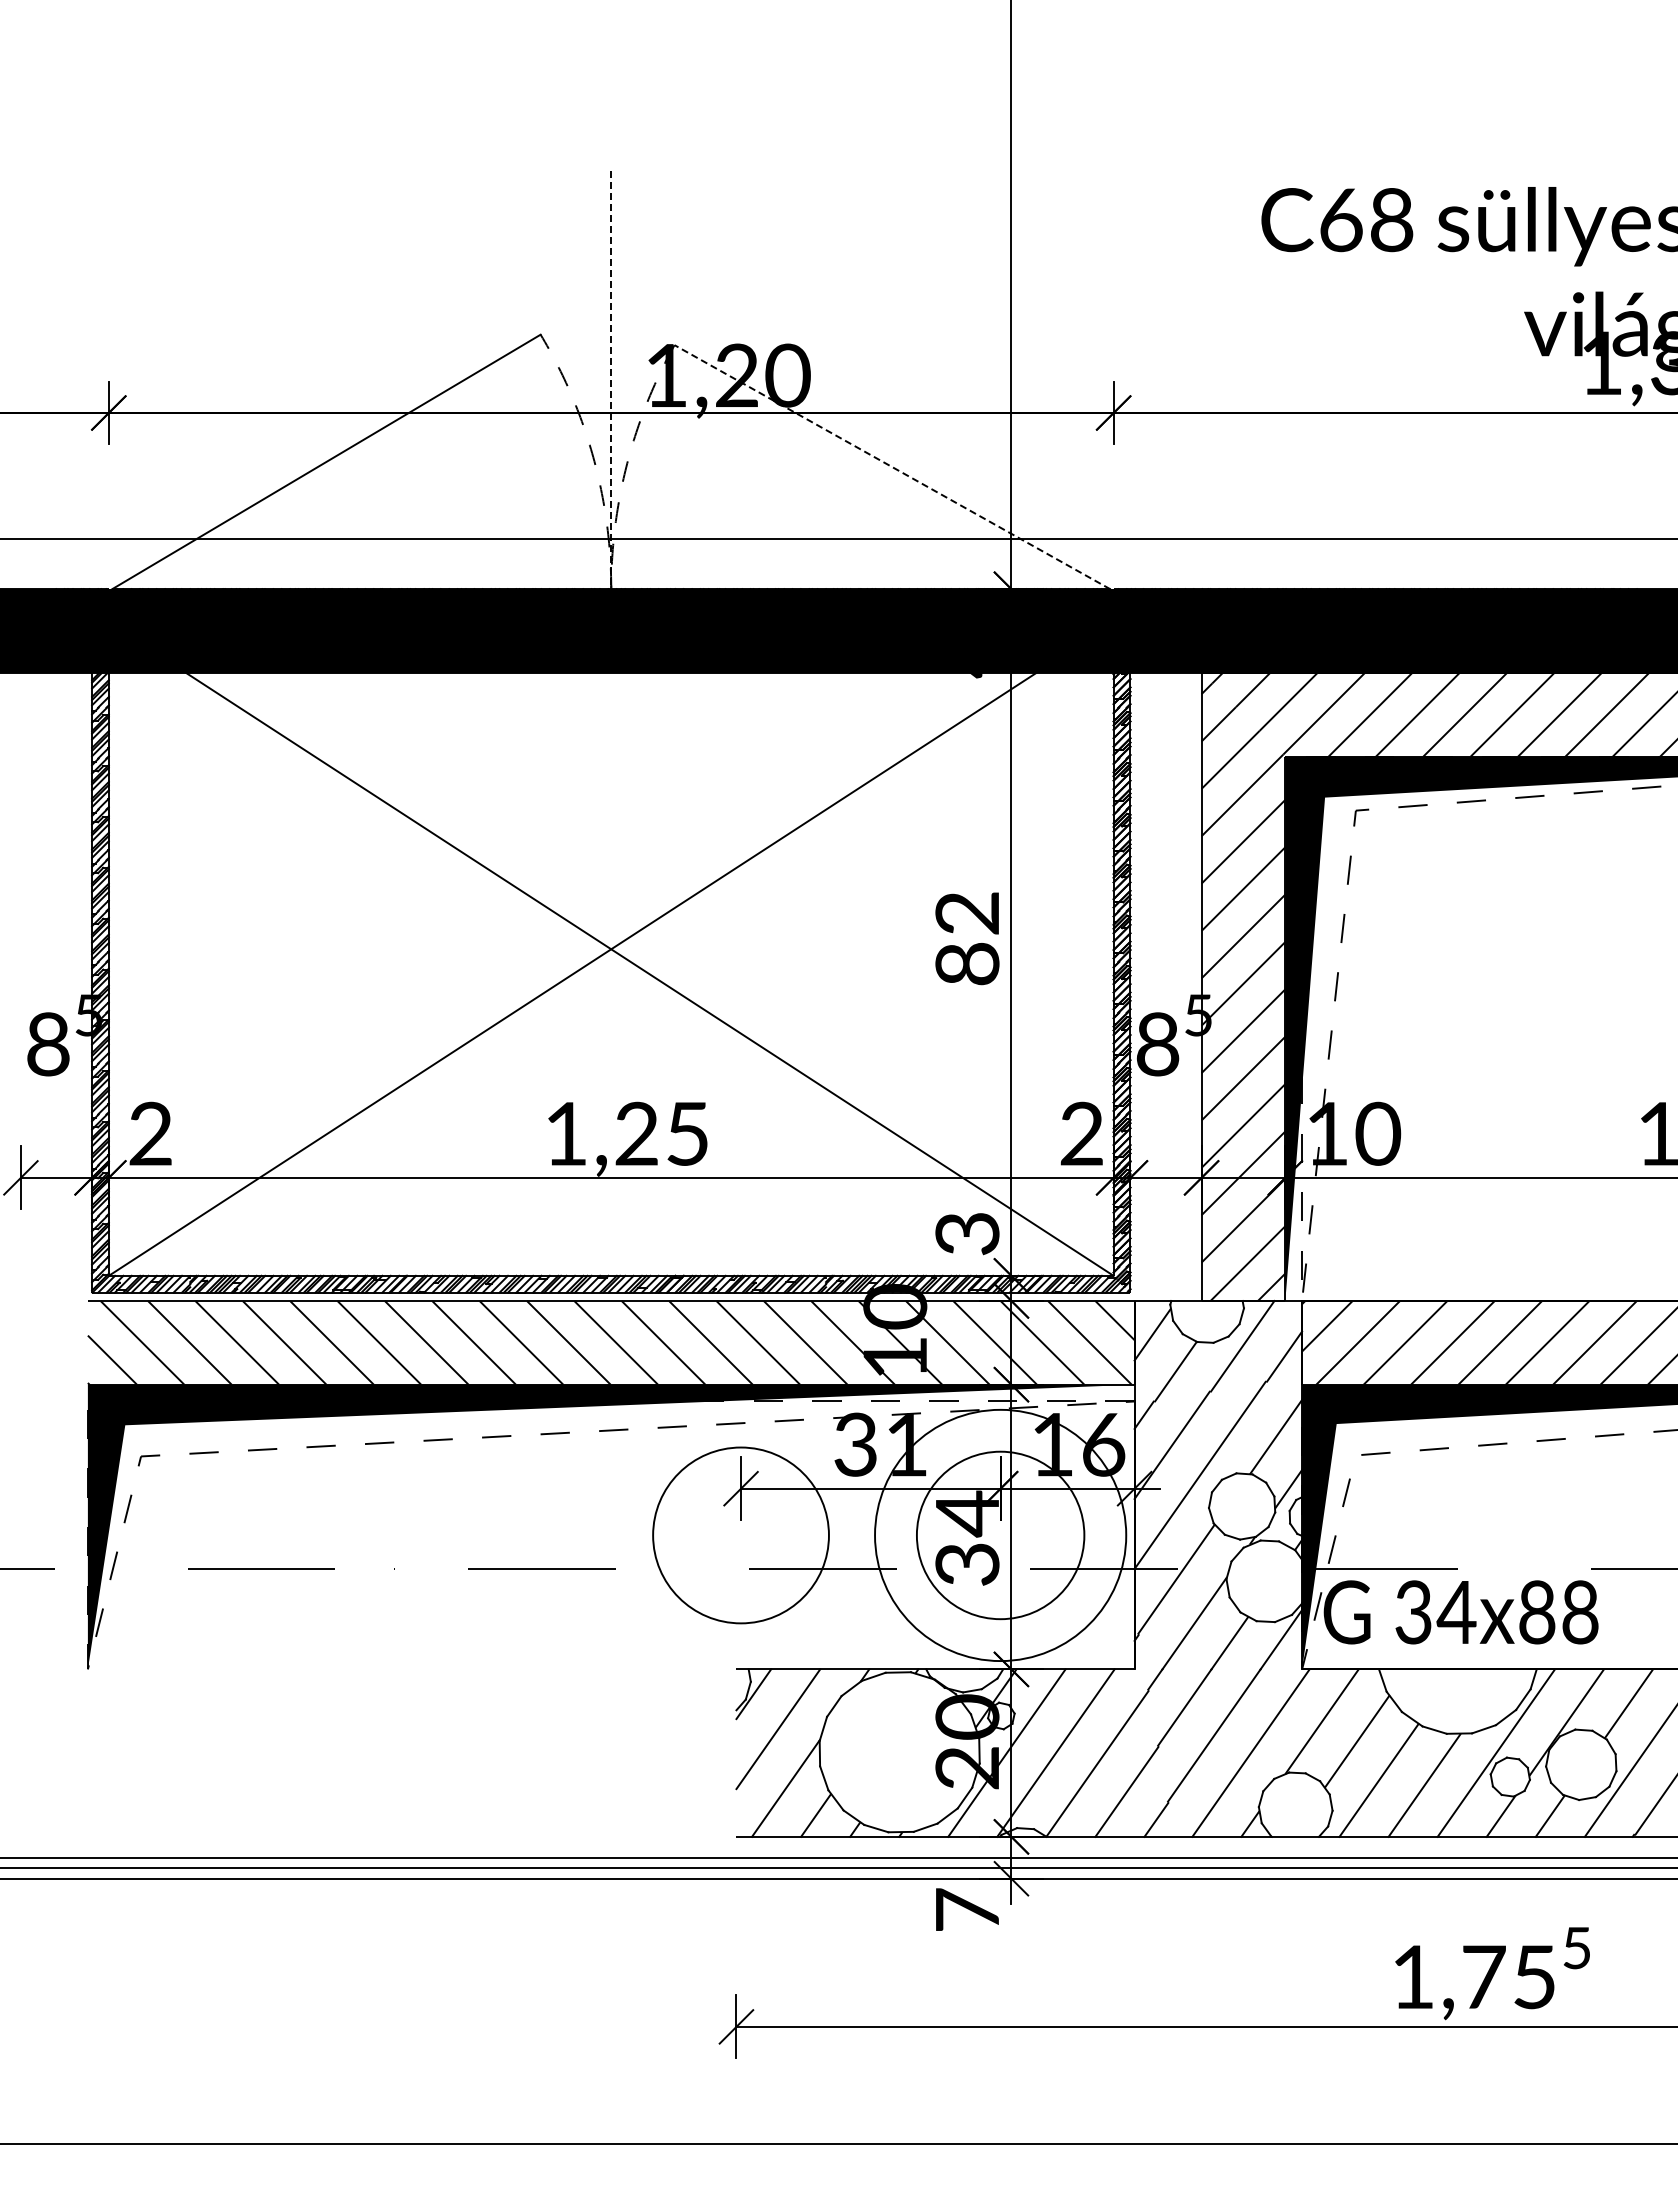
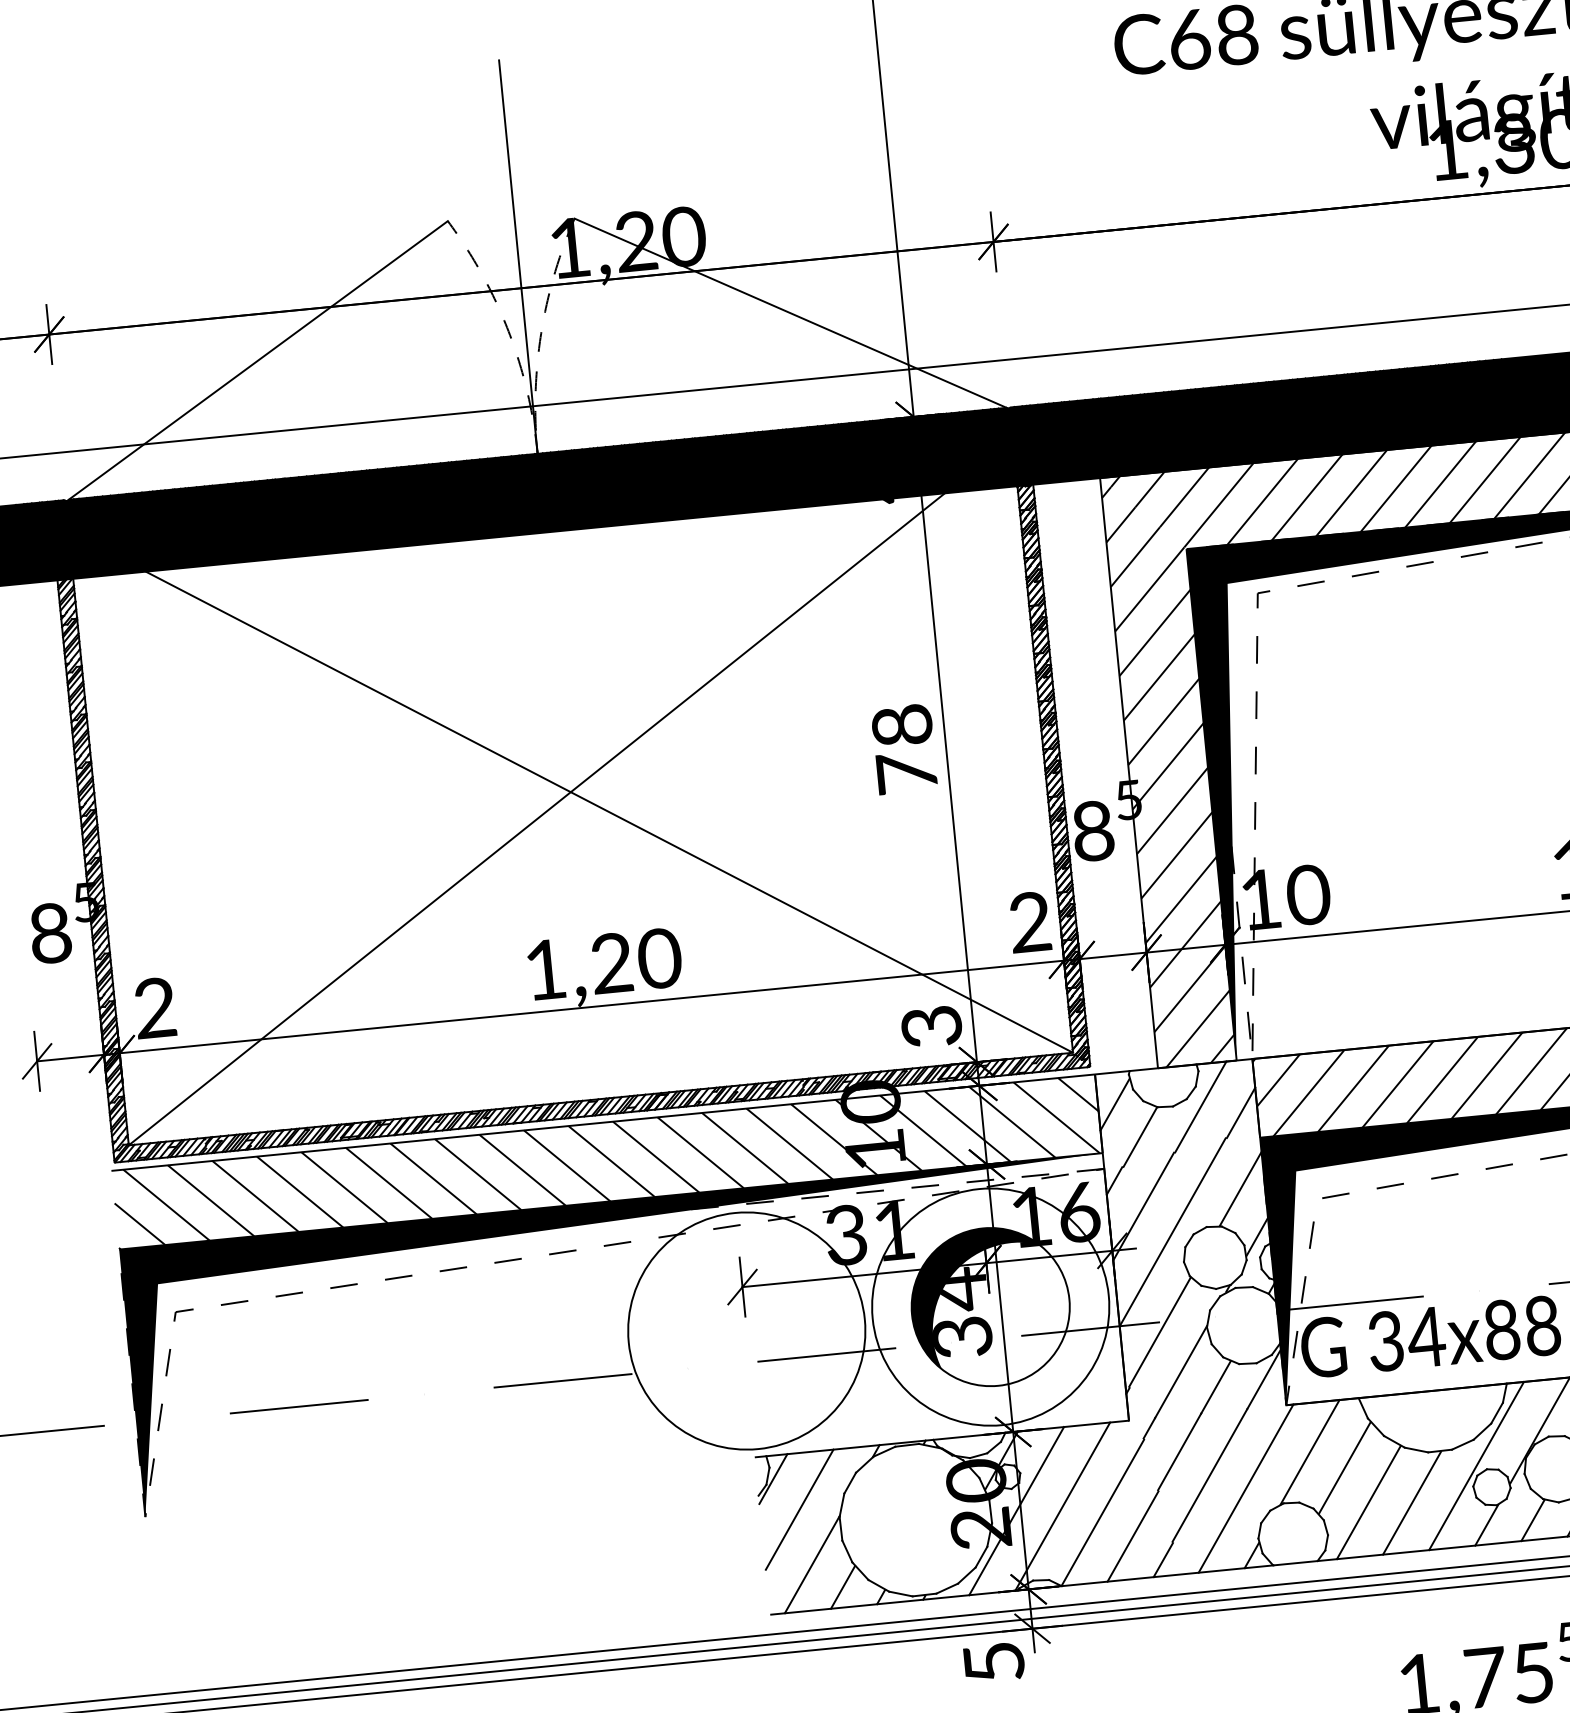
line: (611, 380) -> (518, 257), dashed -> solid
line: (892, 467) -> (790, 313), dashed -> solid
text: (967, 938) -> (904, 749), 82 -> 78
text: (687, 1133) -> (659, 958), 1,25 -> 1,20
fill: (987, 1523) -> (977, 1297), added
circle: (740, 1535) -> (746, 1331), size x1.43
text: (967, 1909) -> (994, 1661), 7 -> 5

